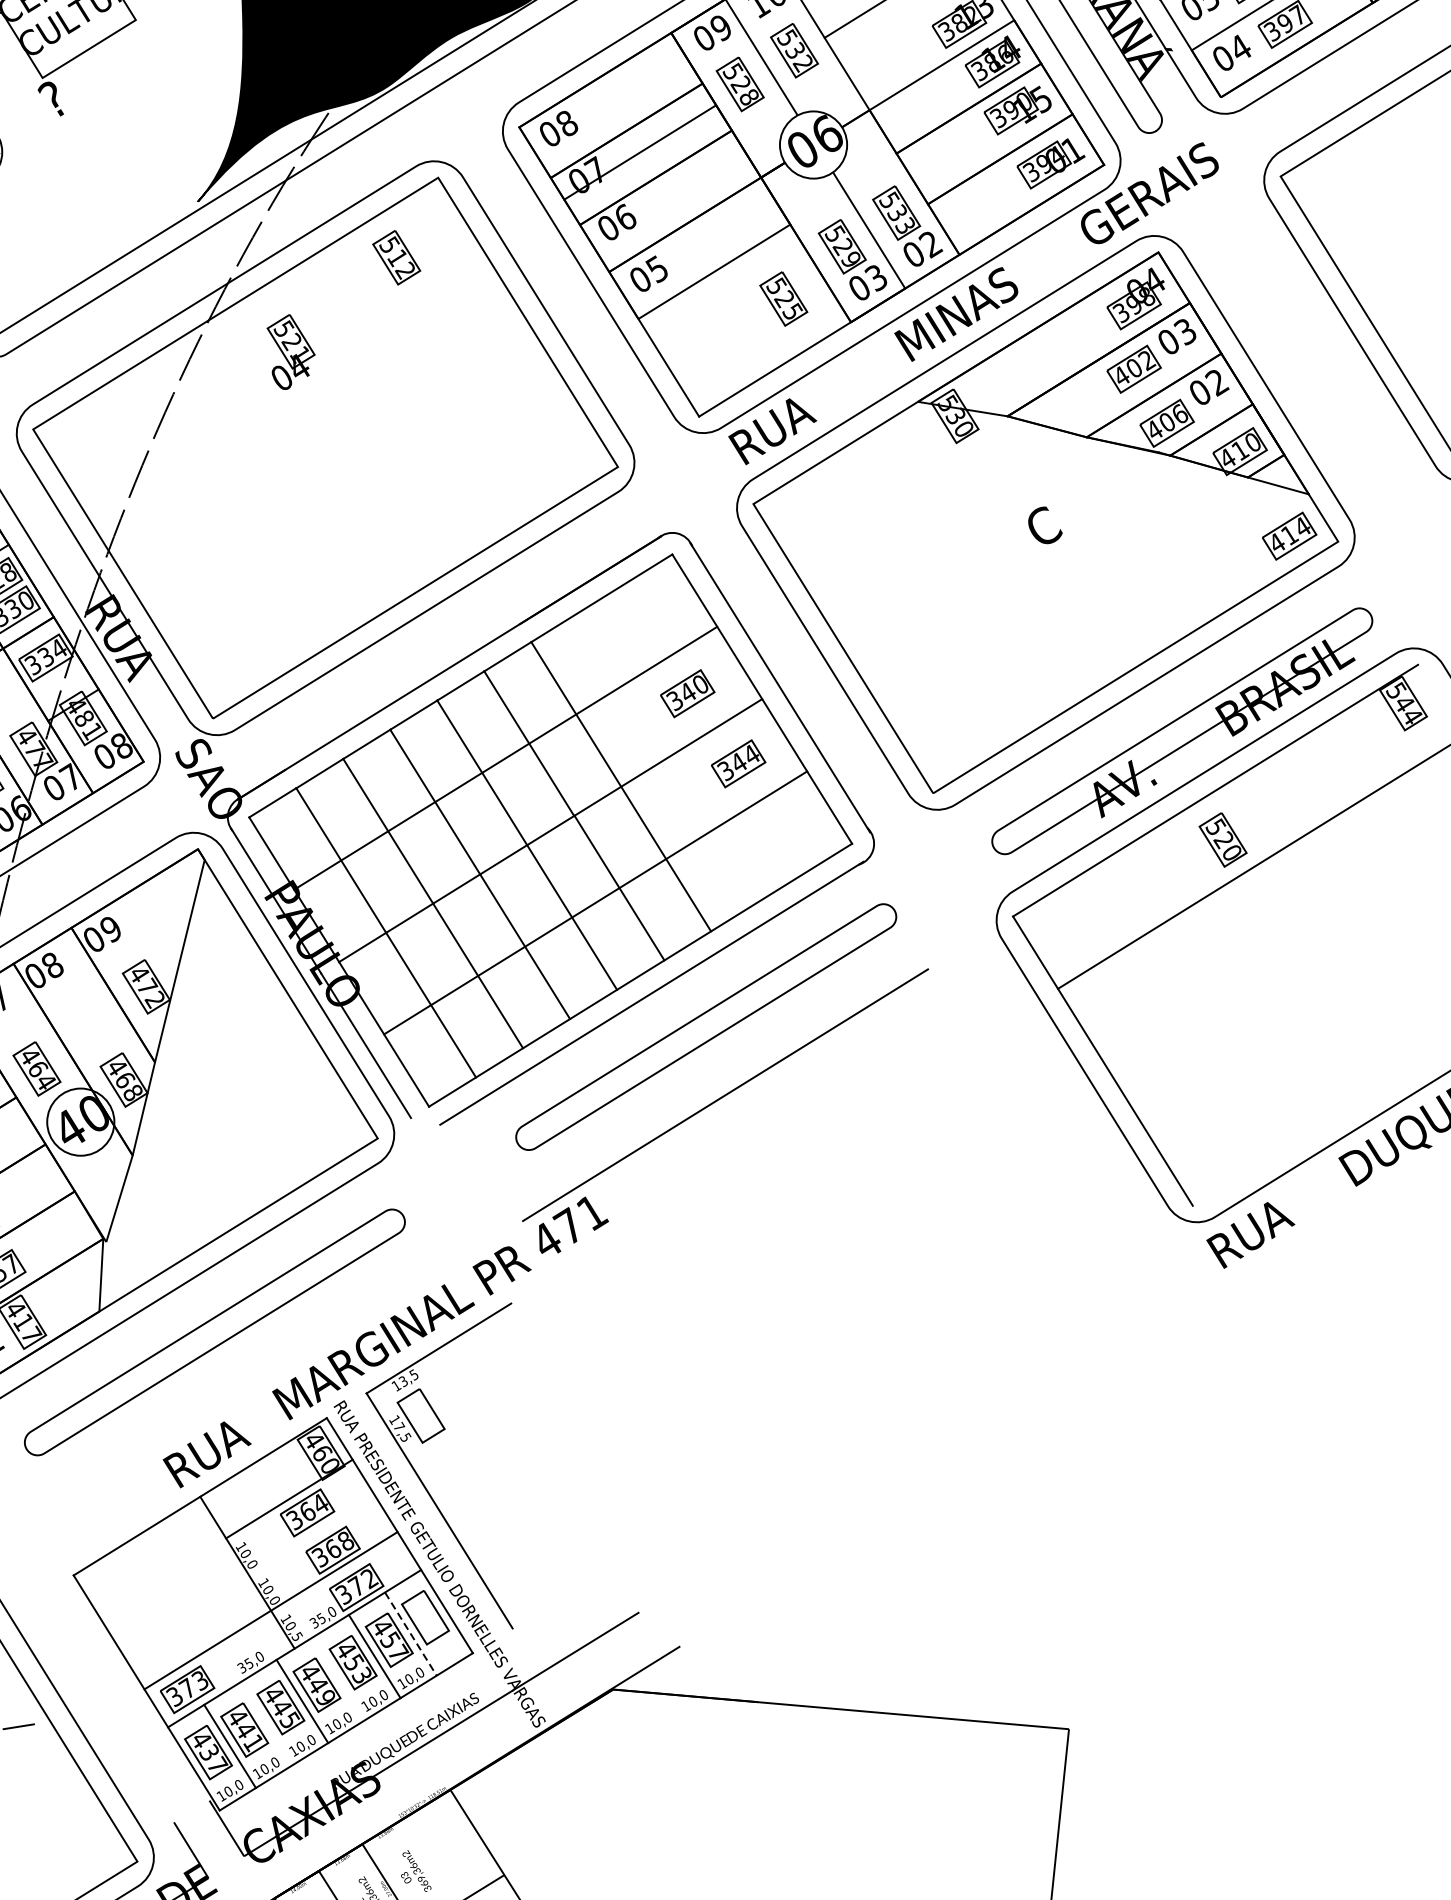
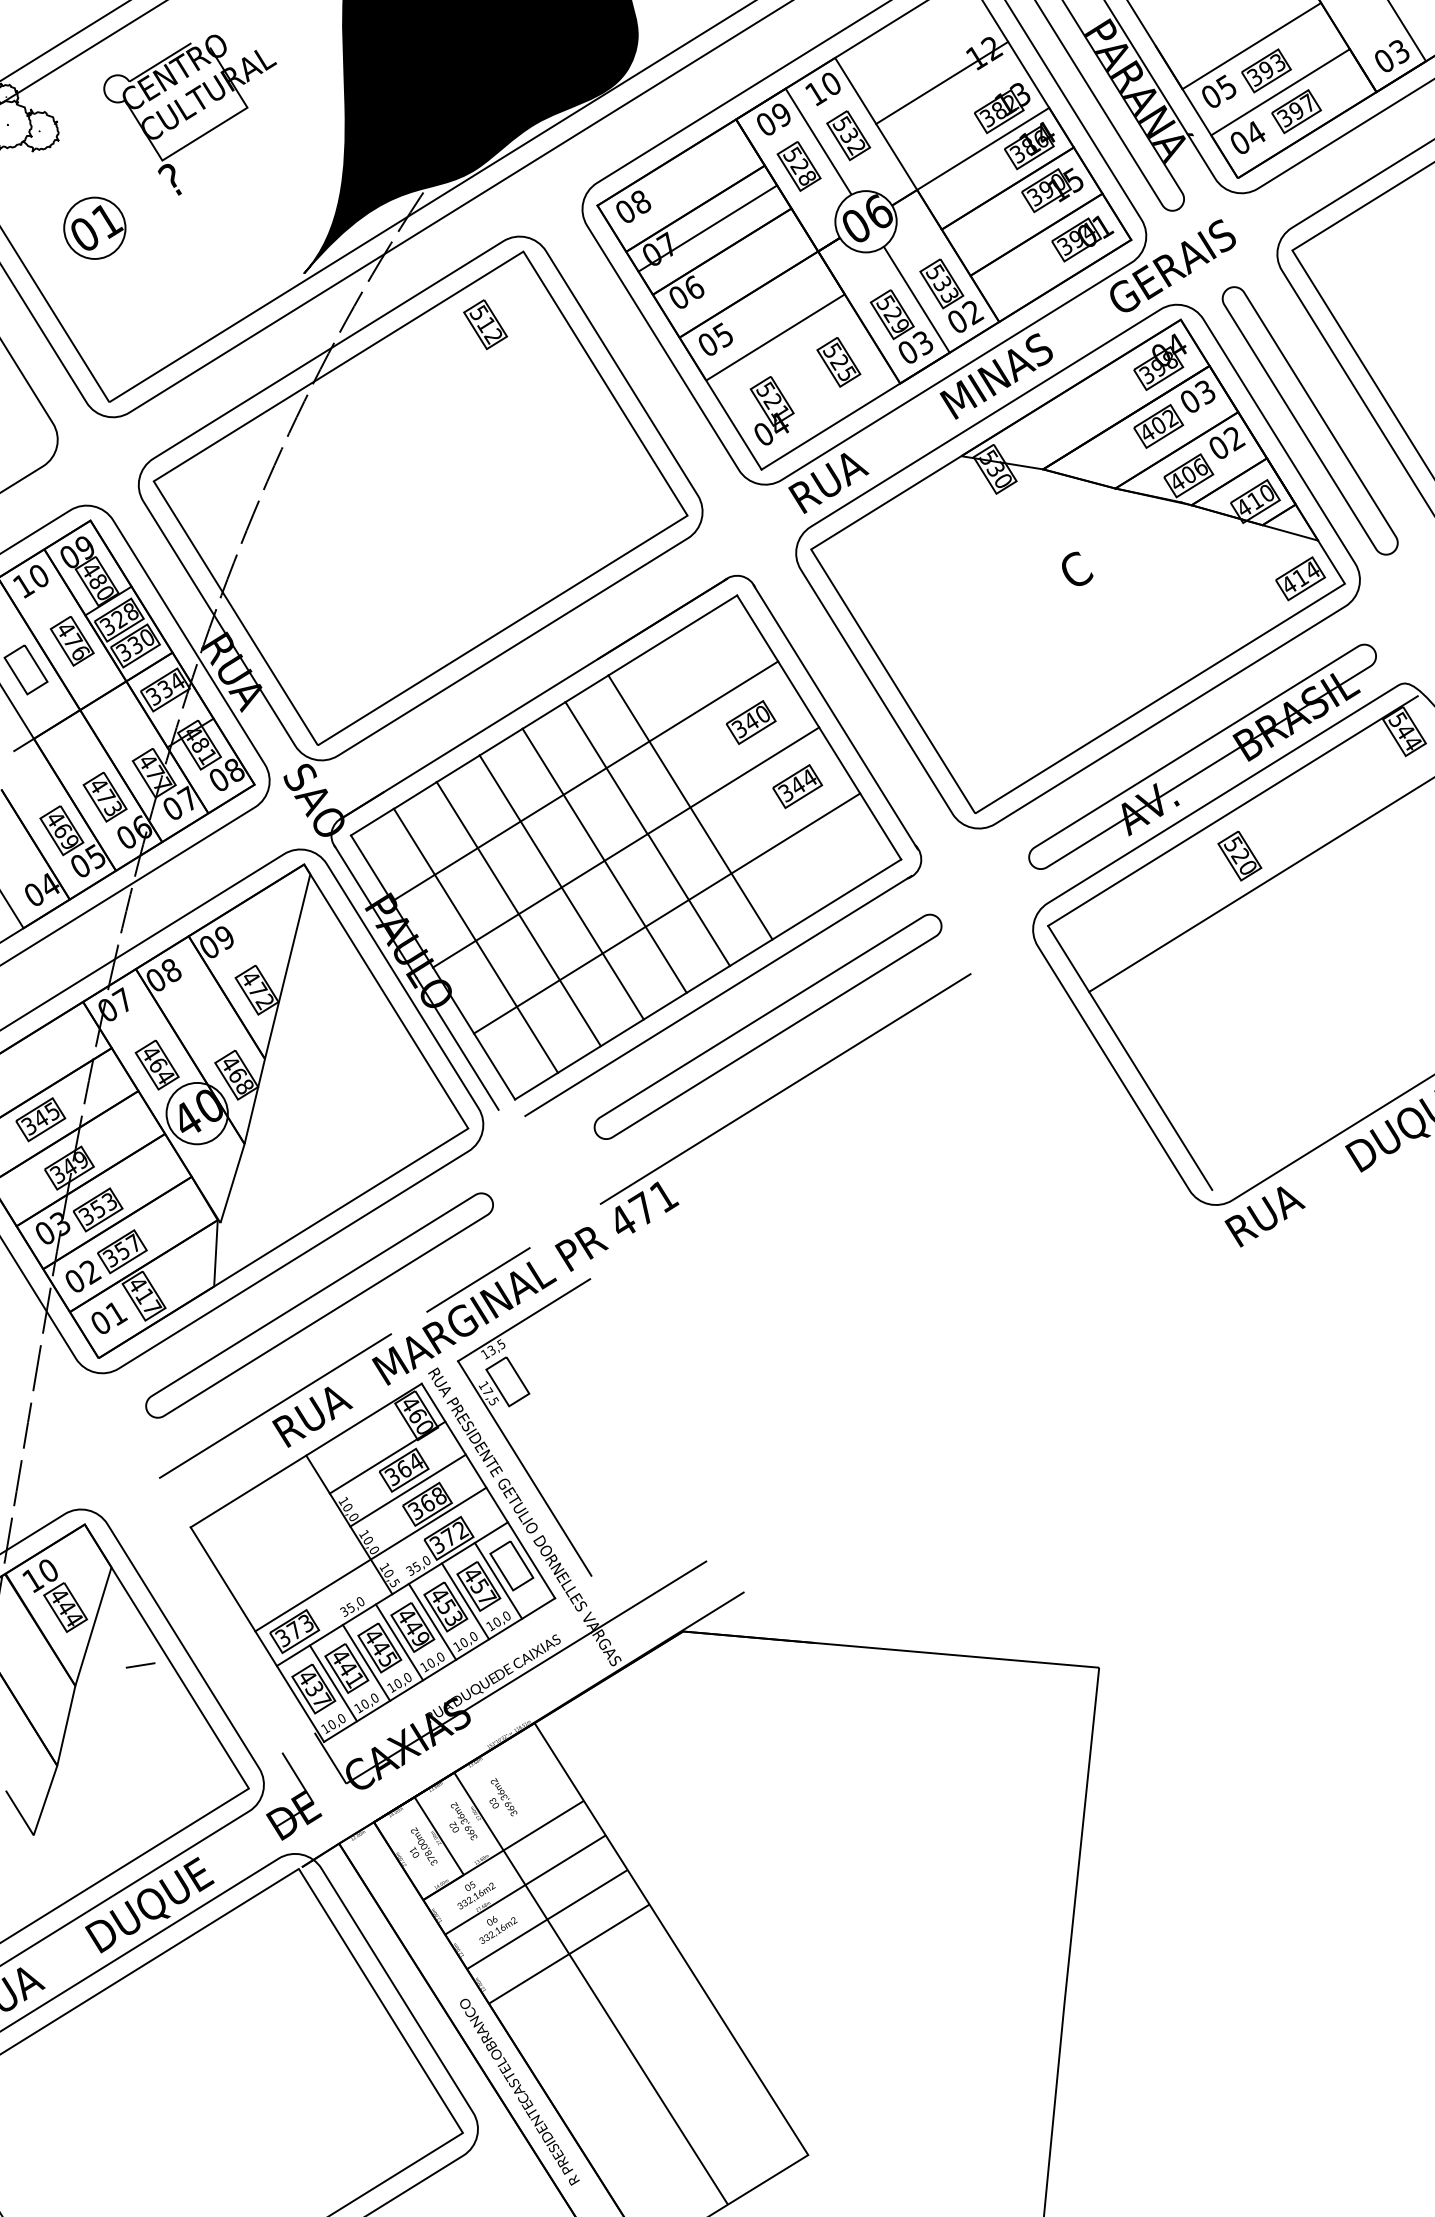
part: (290, 351) -> (771, 410), moved
part: (1299, 362) -> (1309, 420), added
line: (388, 1303) -> (478, 1279), added
line: (166, 1441) -> (275, 1405), added
line: (311, 1535) -> (407, 1490), added
line: (410, 1633) -> (498, 1580), dashed -> solid
line: (338, 1678) -> (432, 1621), added
line: (266, 1723) -> (366, 1662), added

